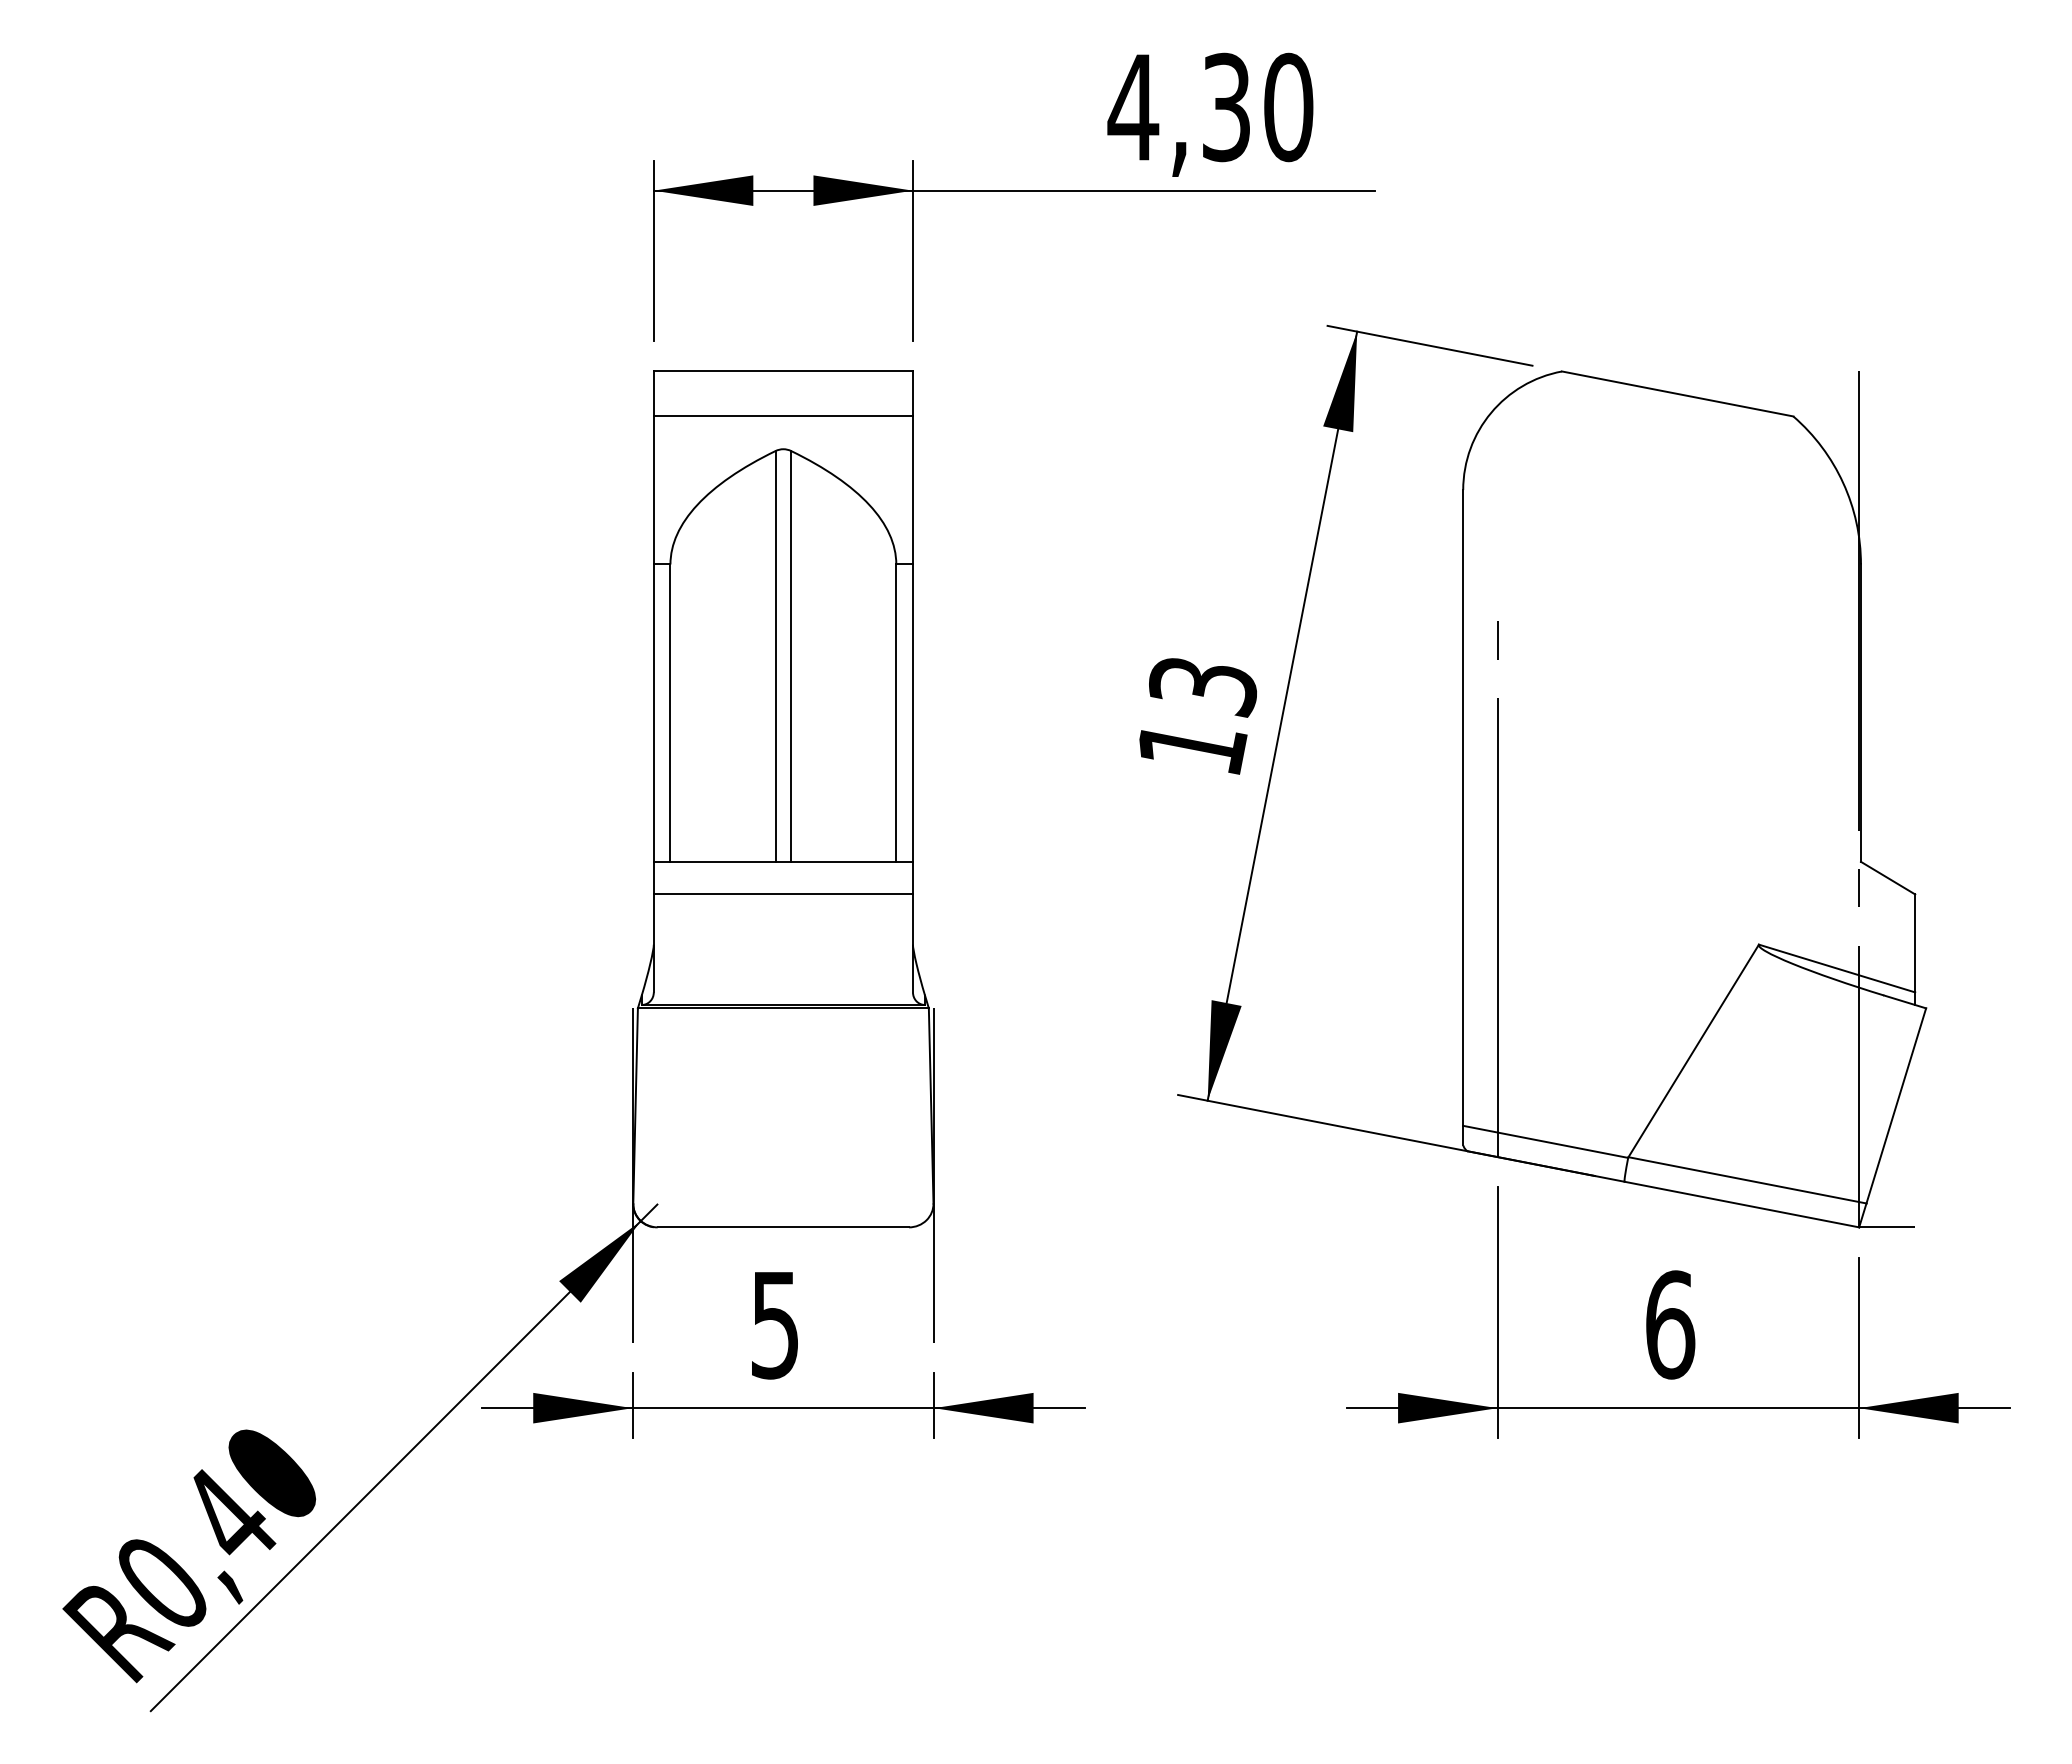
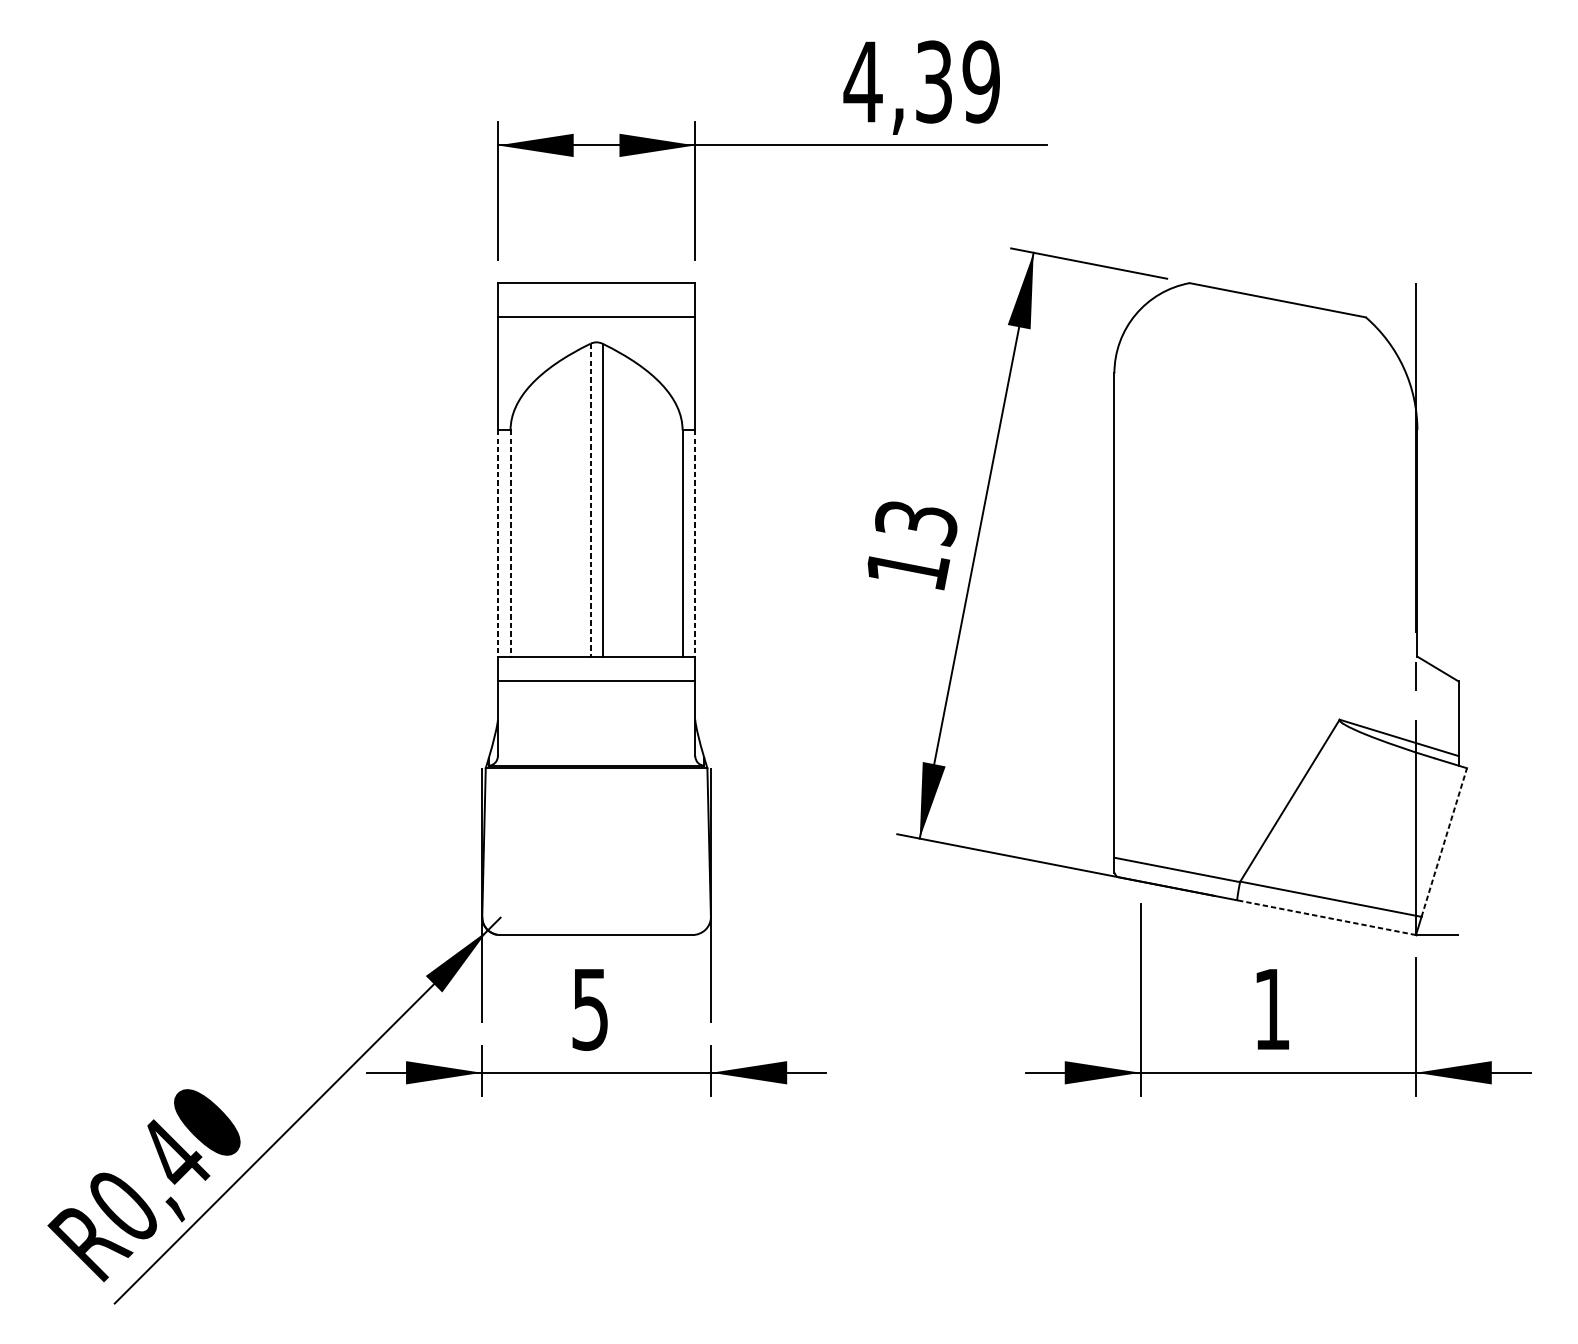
text: (1288, 107) -> (981, 82), 4,30 -> 4,39
line: (775, 656) -> (590, 500), solid -> dashed
line: (653, 713) -> (497, 543), solid -> dashed
line: (670, 713) -> (510, 543), solid -> dashed
line: (912, 713) -> (694, 543), solid -> dashed
line: (1497, 888) -> (1140, 676), removed
line: (1896, 1105) -> (1444, 842), solid -> dashed
line: (1741, 1204) -> (1326, 917), solid -> dashed
text: (1670, 1324) -> (1272, 1009), 6 -> 1

